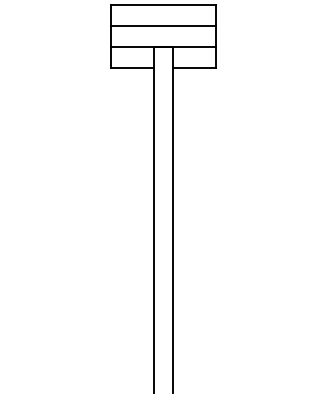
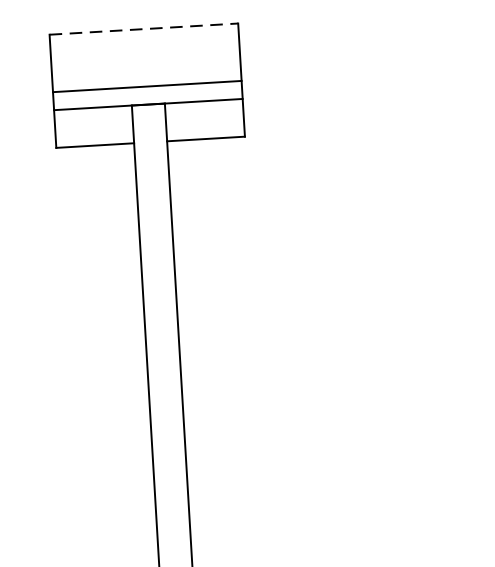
line: (163, 4) -> (143, 29), solid -> dashed
line: (163, 25) -> (147, 86), moved

